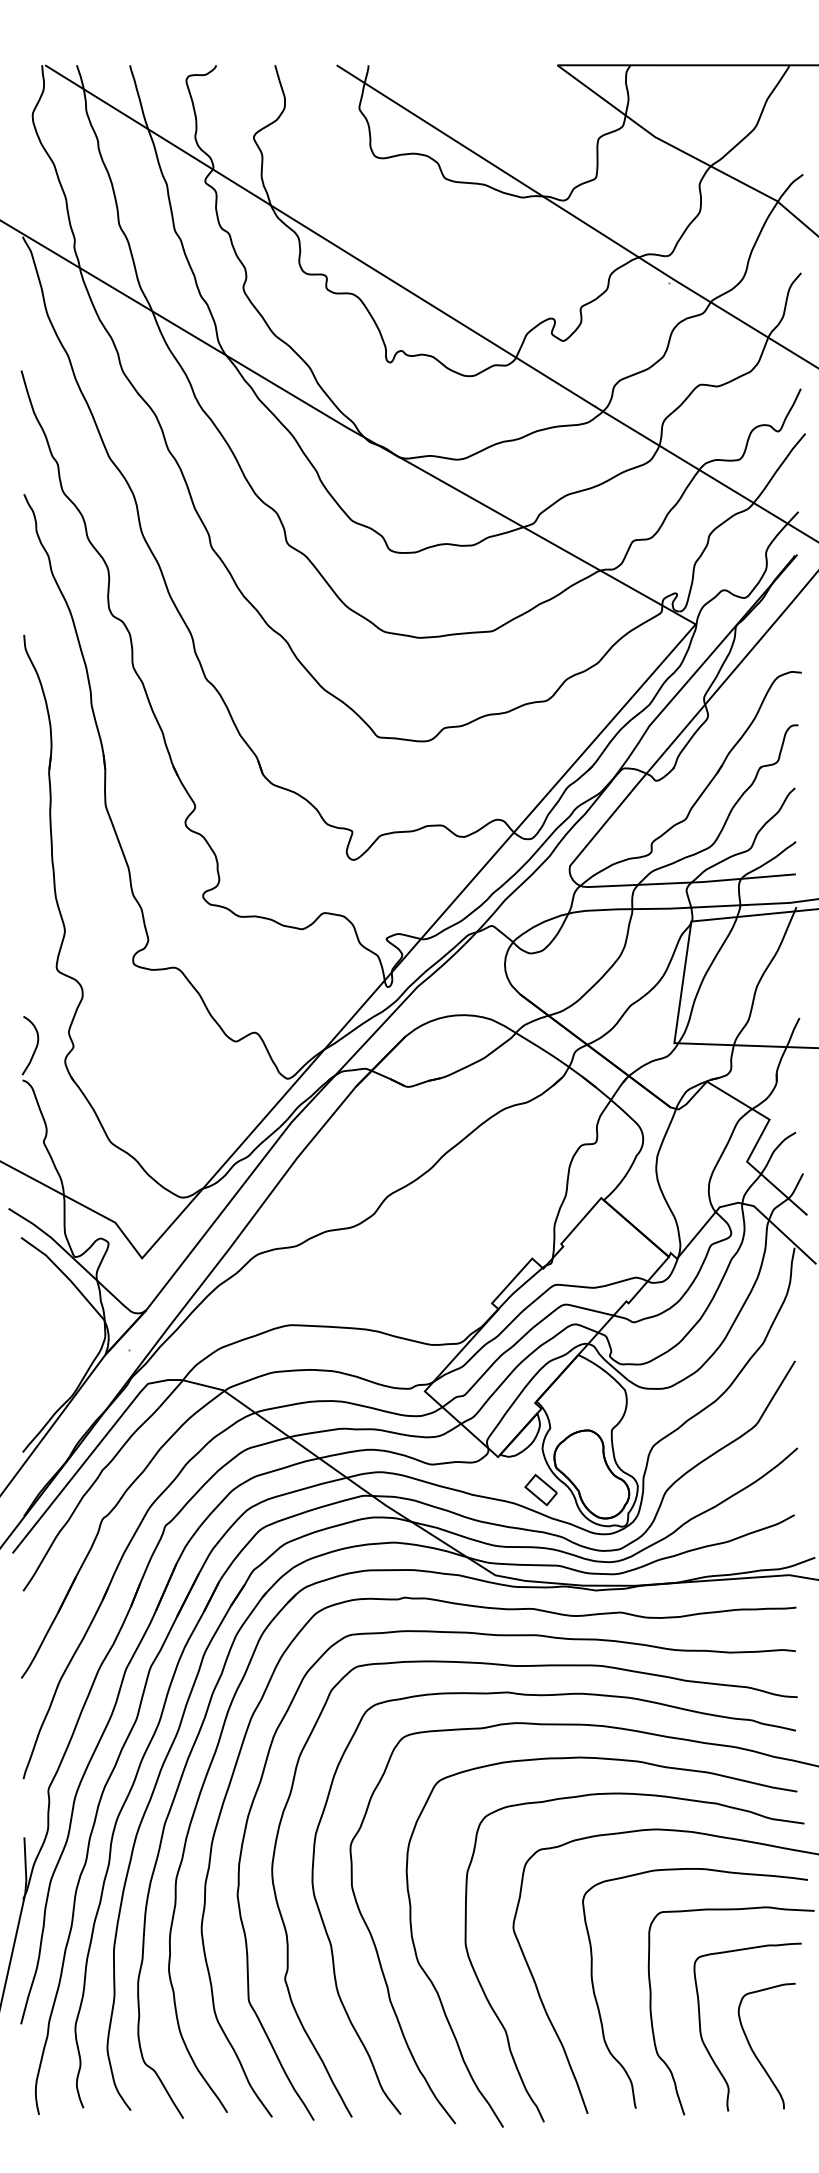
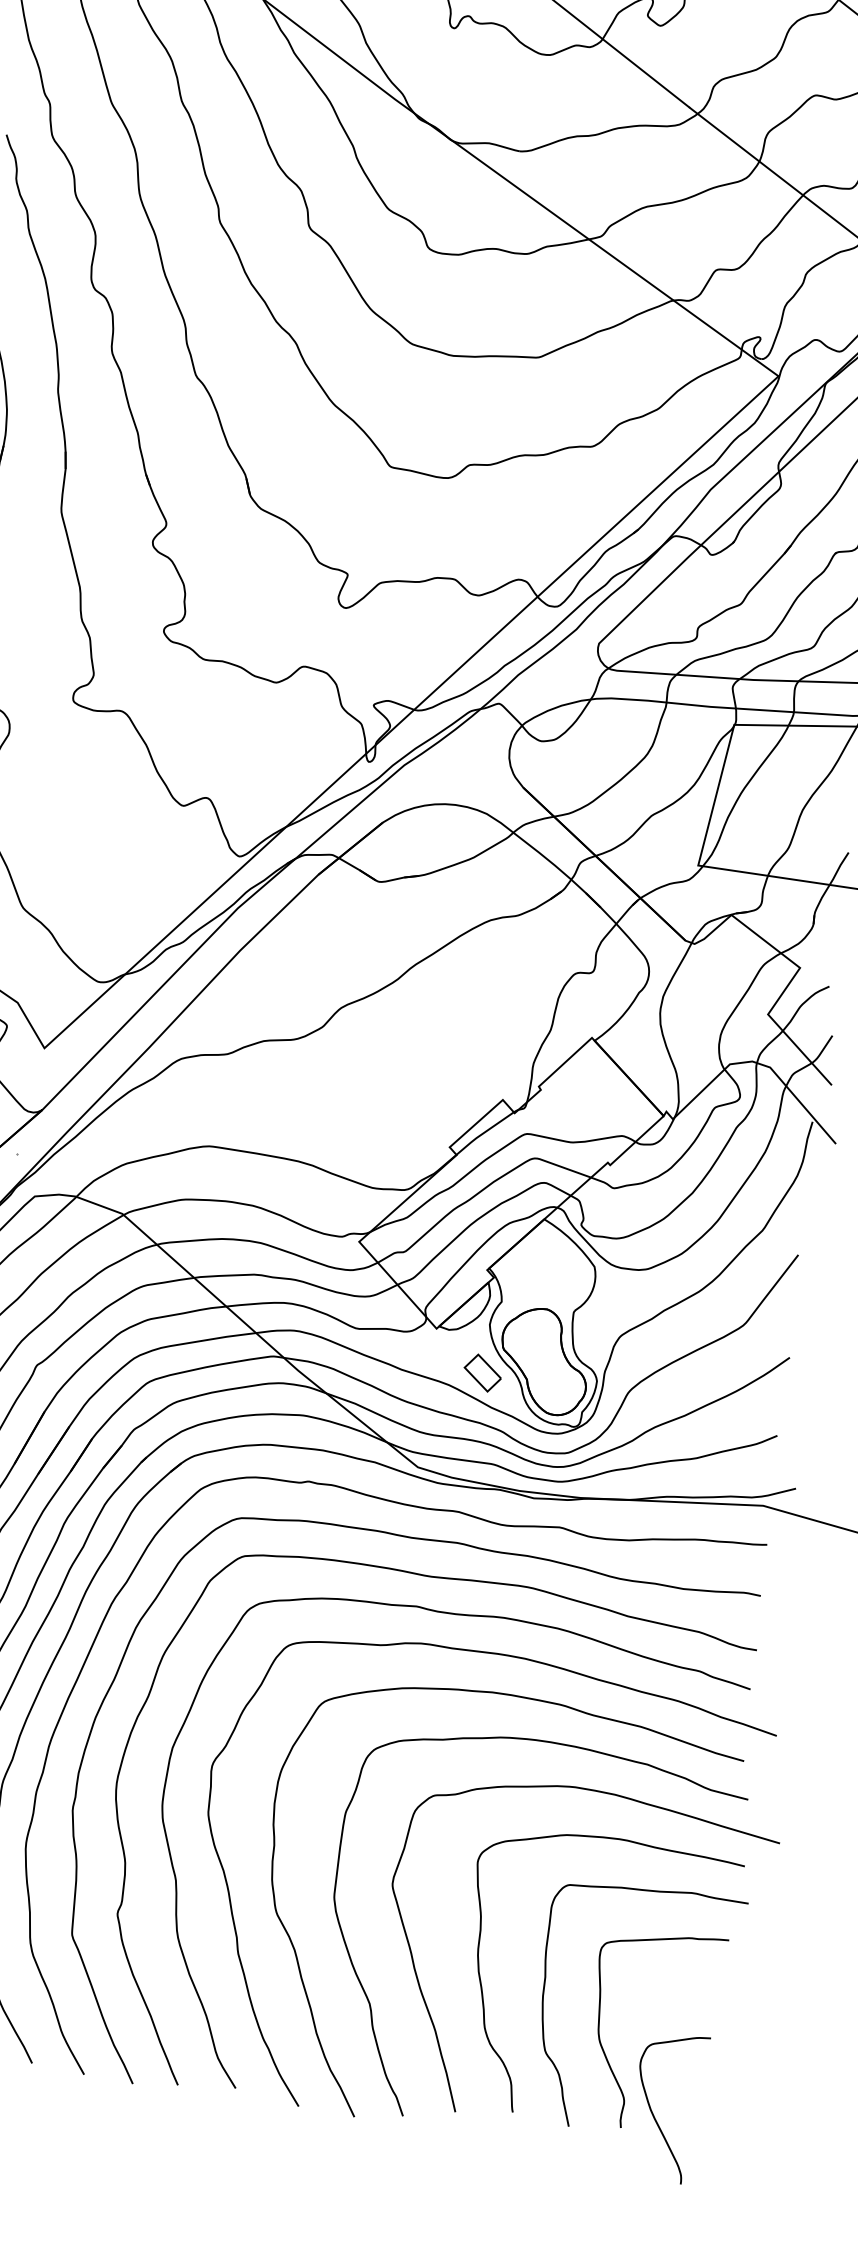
curve: (755, 2053) -> (654, 2115), moved

